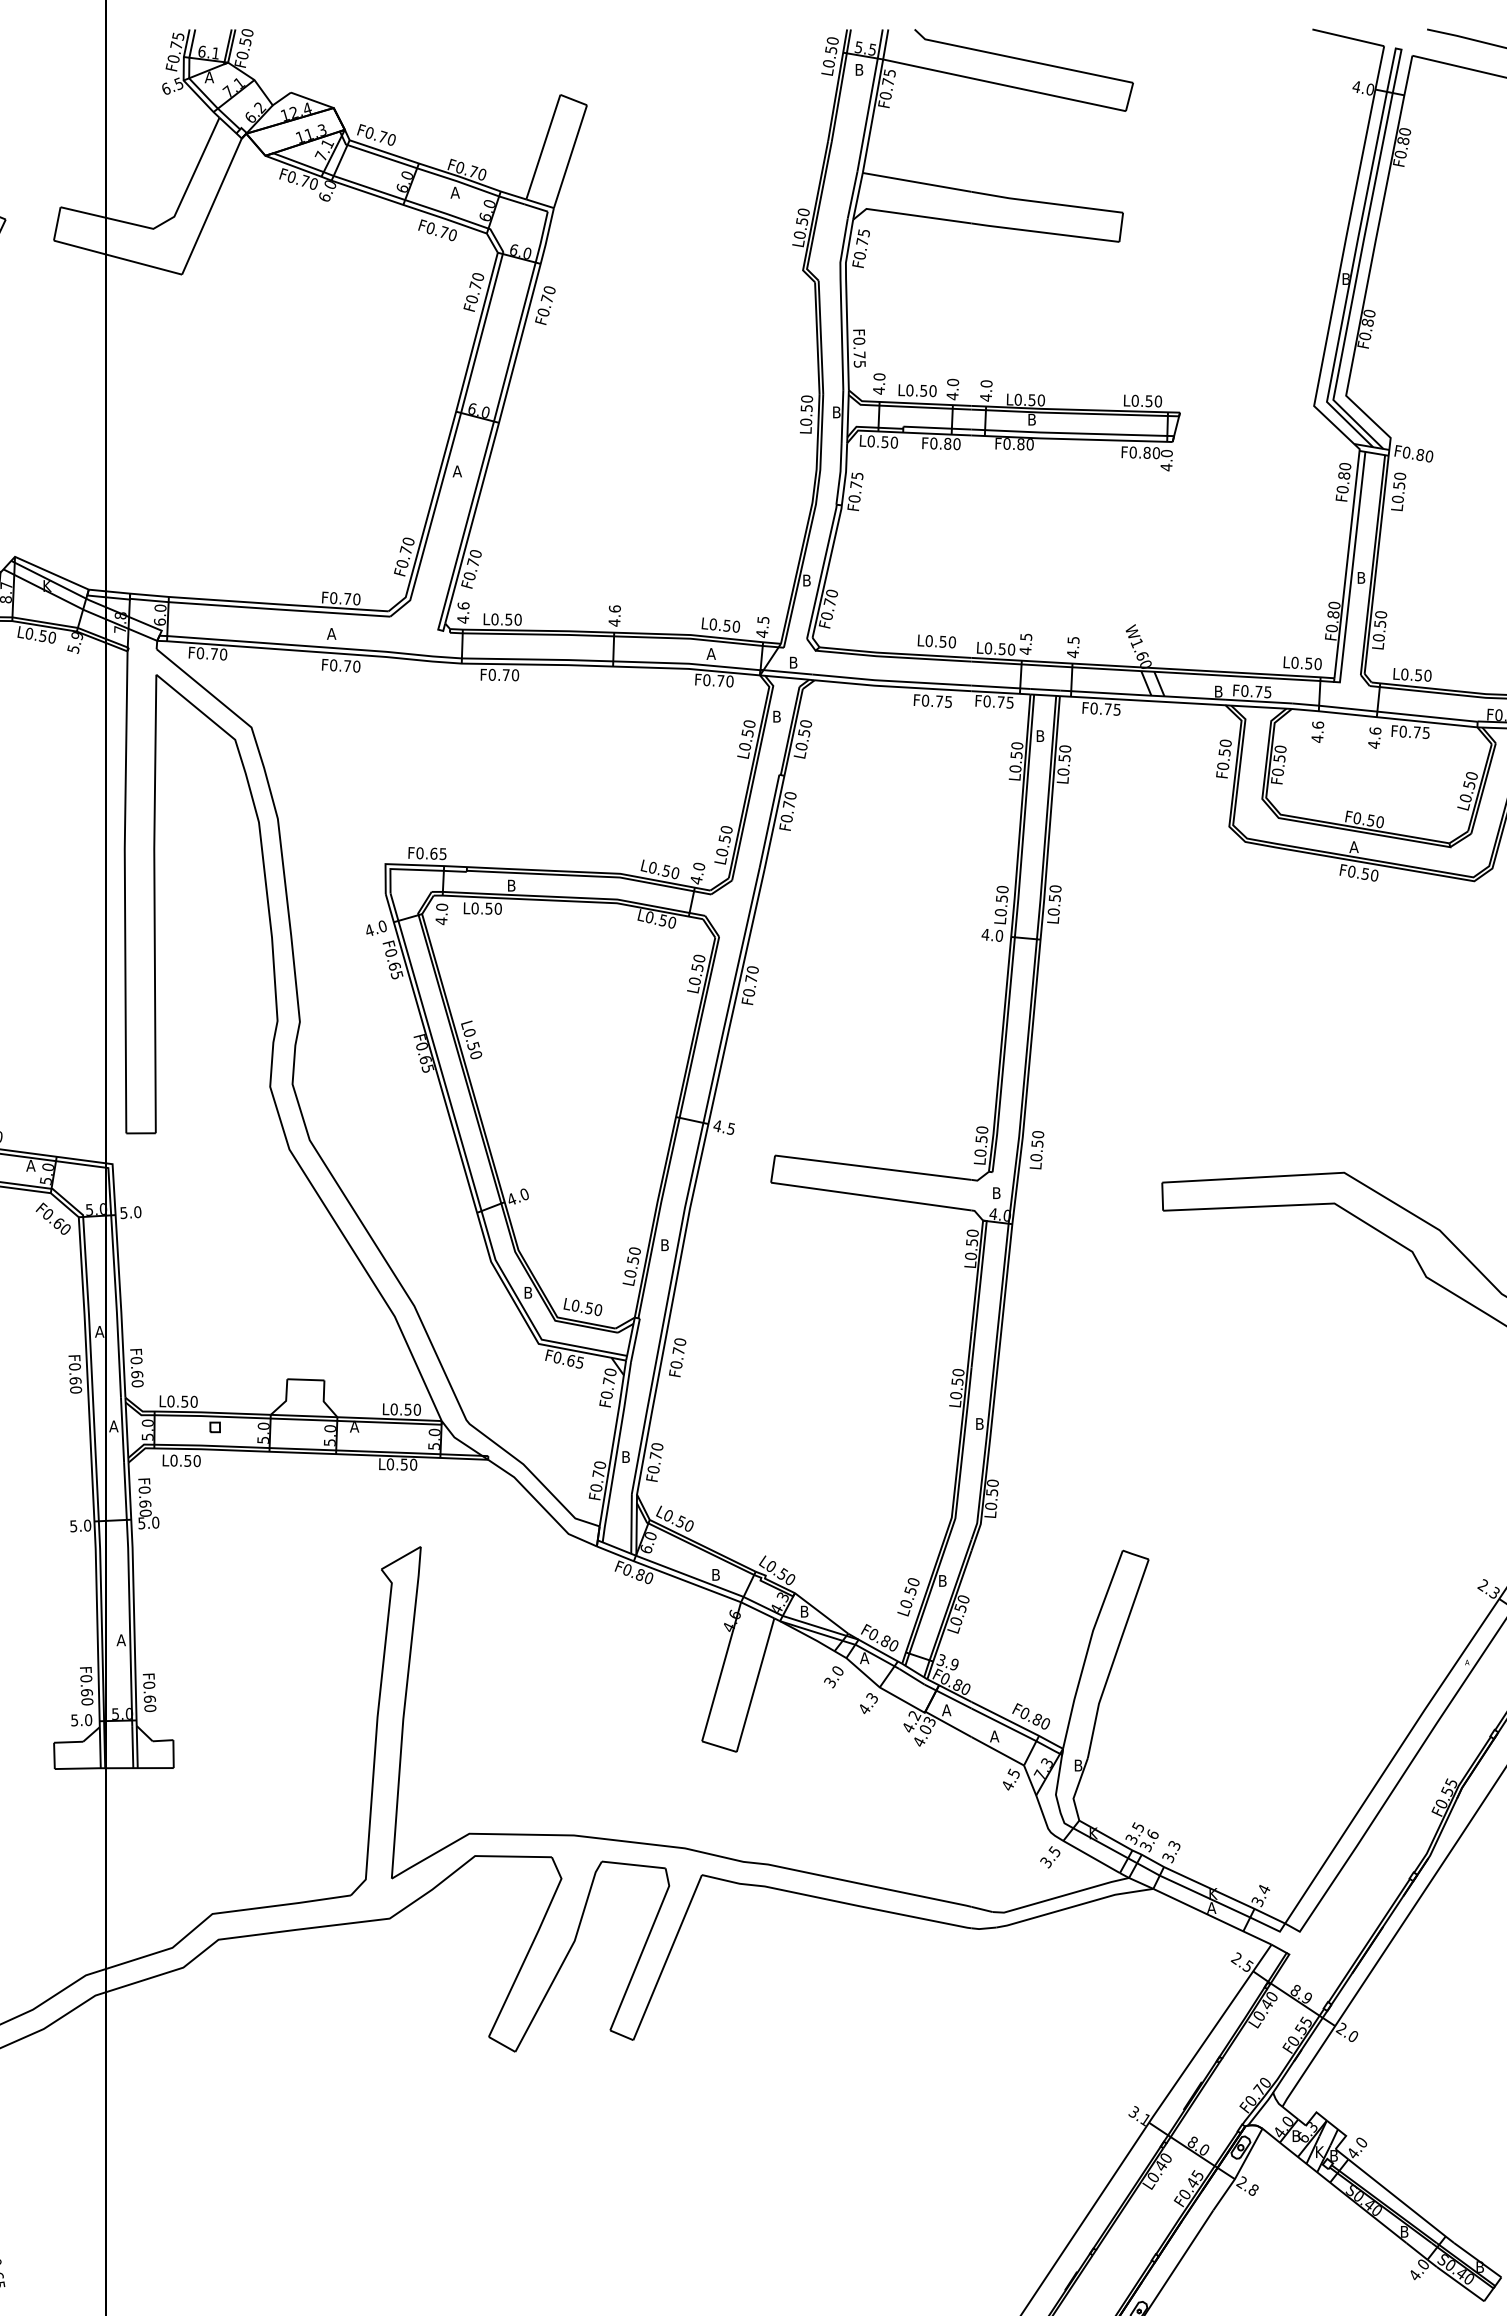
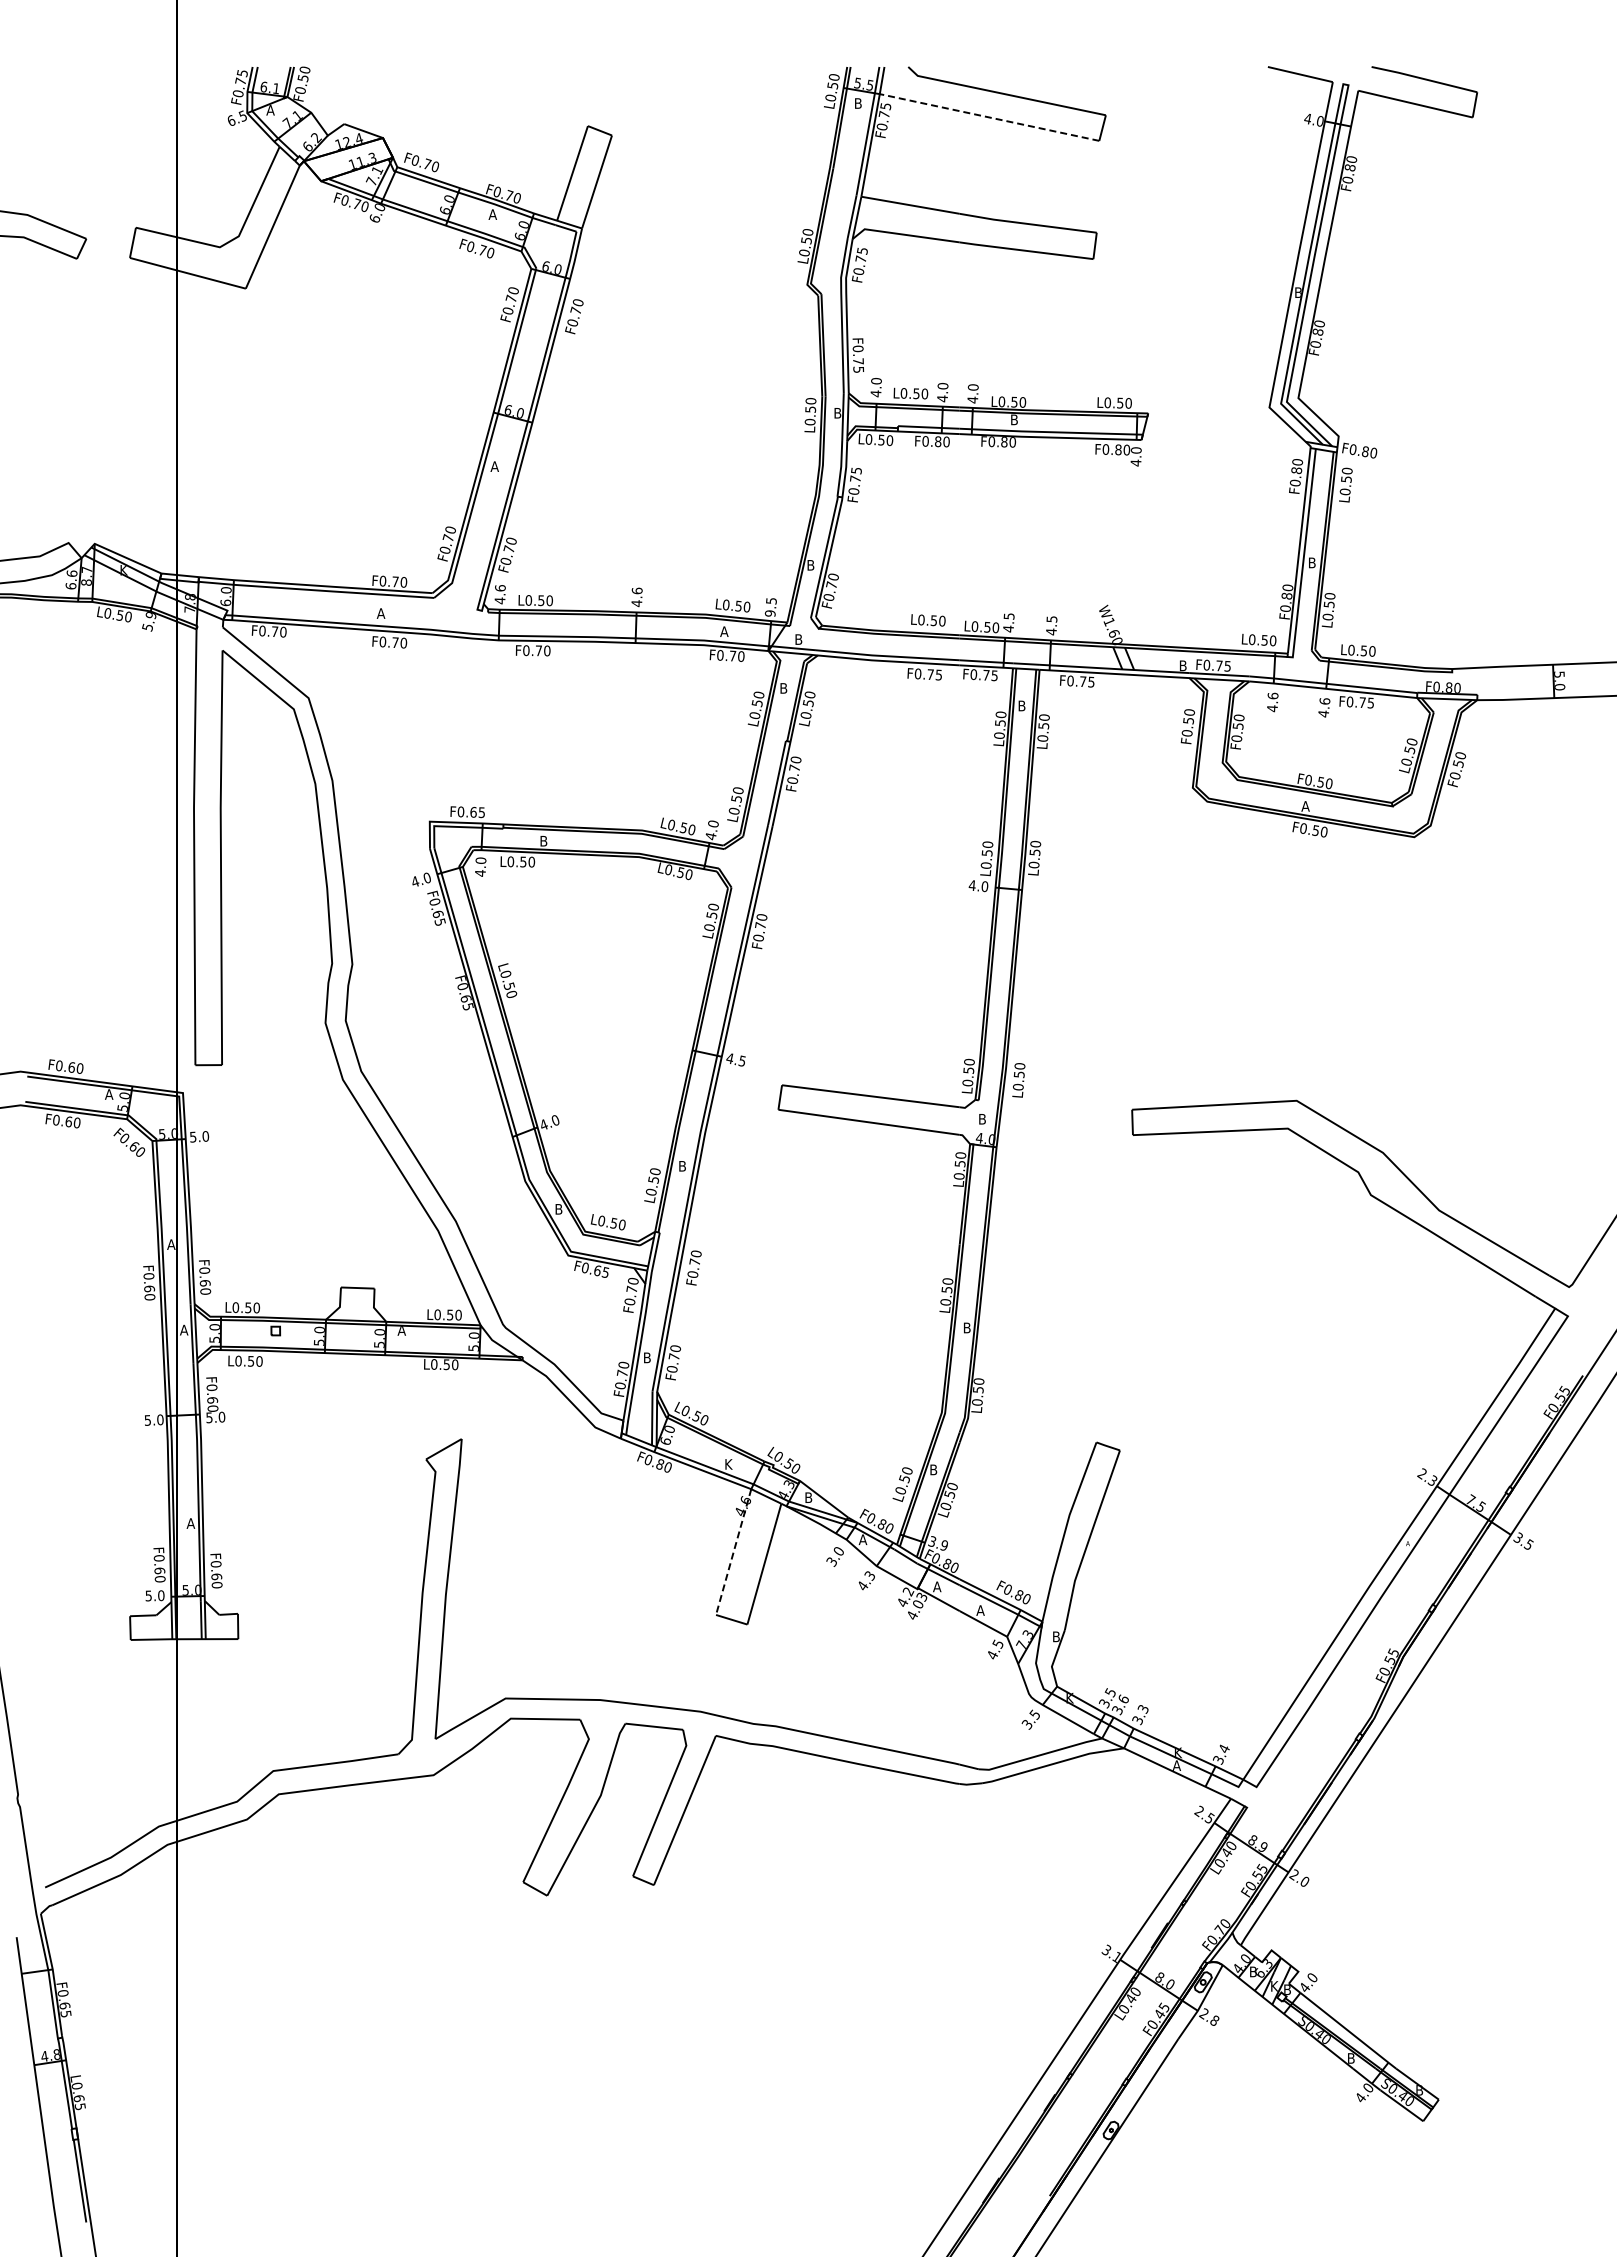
line: (1004, 85) -> (989, 117), solid -> dashed
text: (761, 633) -> (769, 613), 4.5 -> 9.5
text: (716, 1574) -> (729, 1464), B -> K
line: (721, 1672) -> (733, 1552), solid -> dashed

